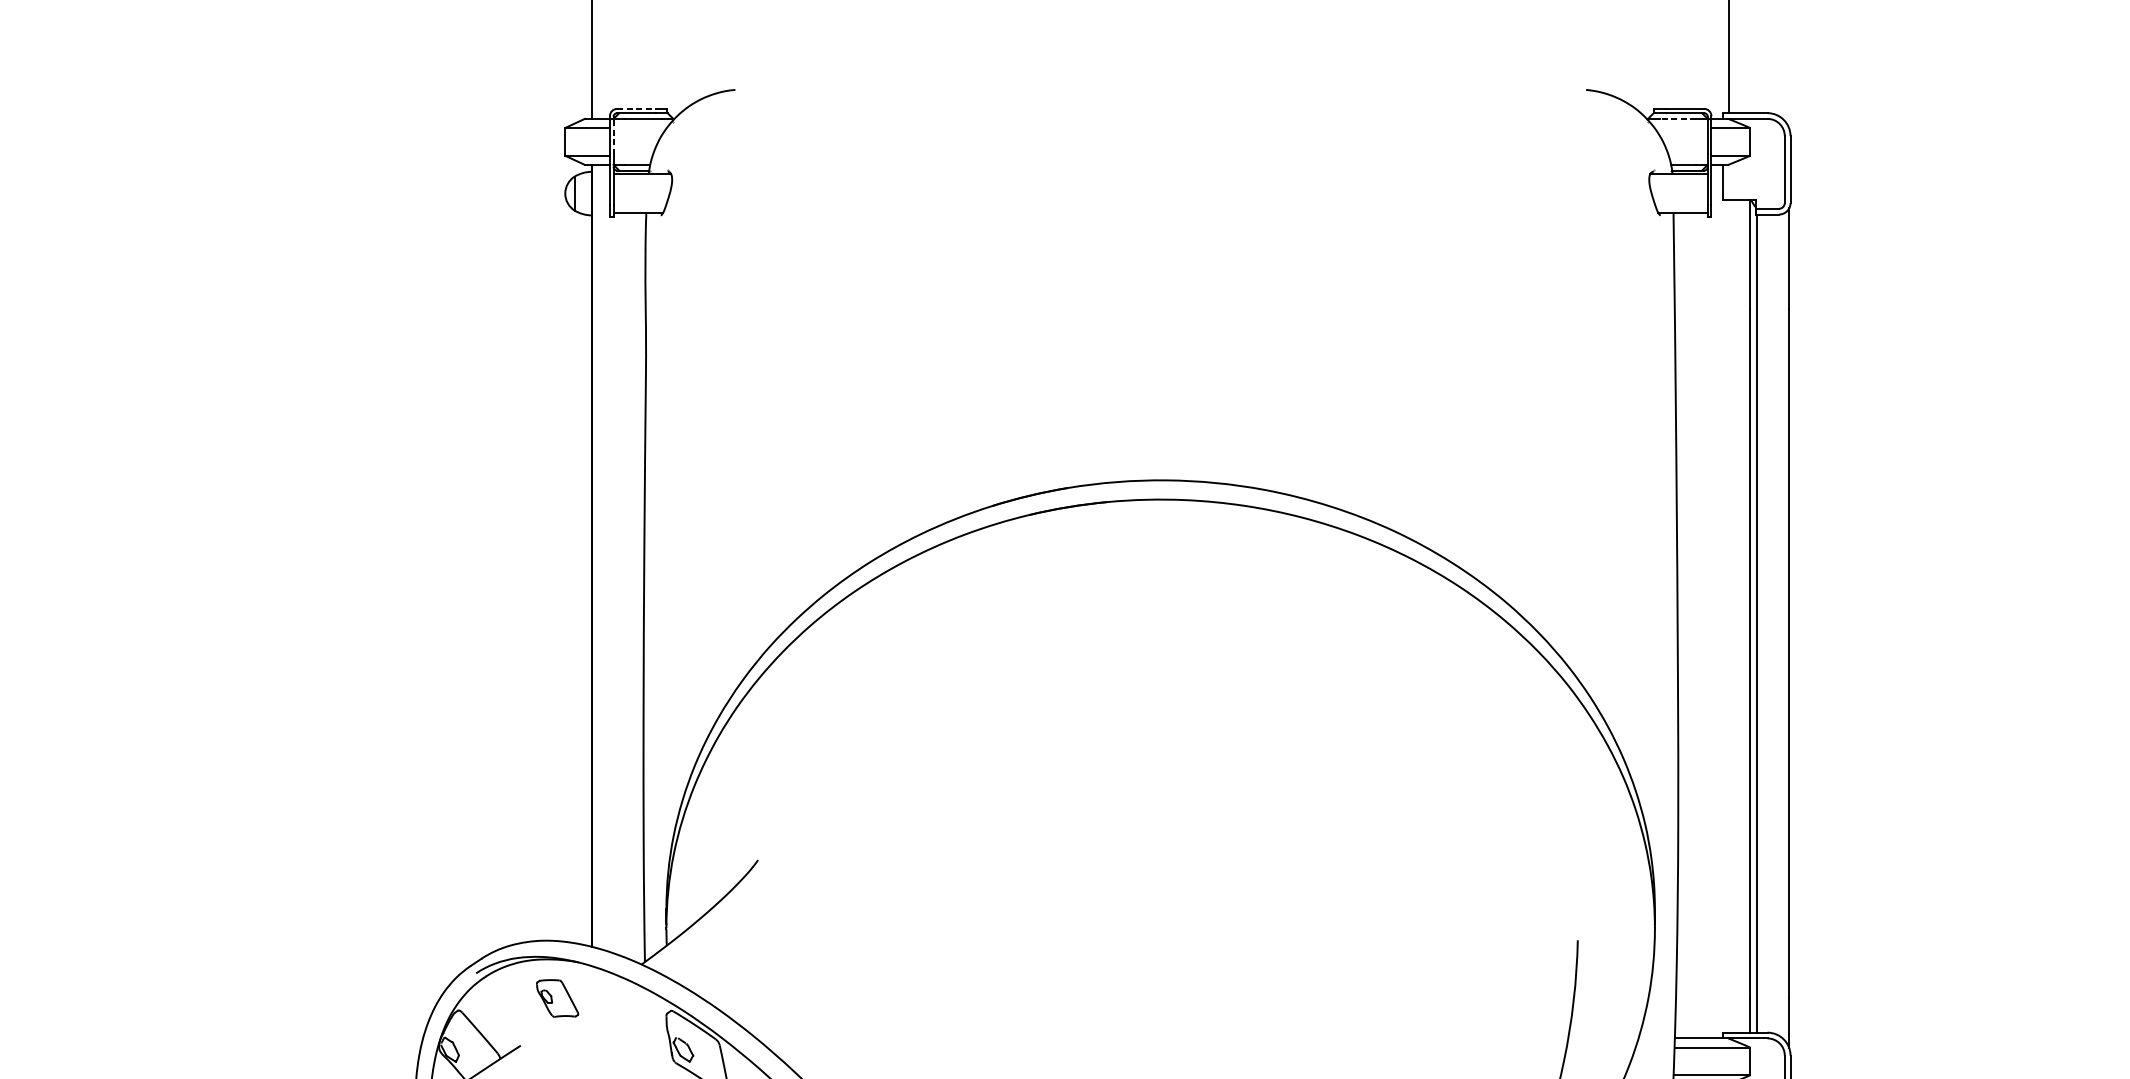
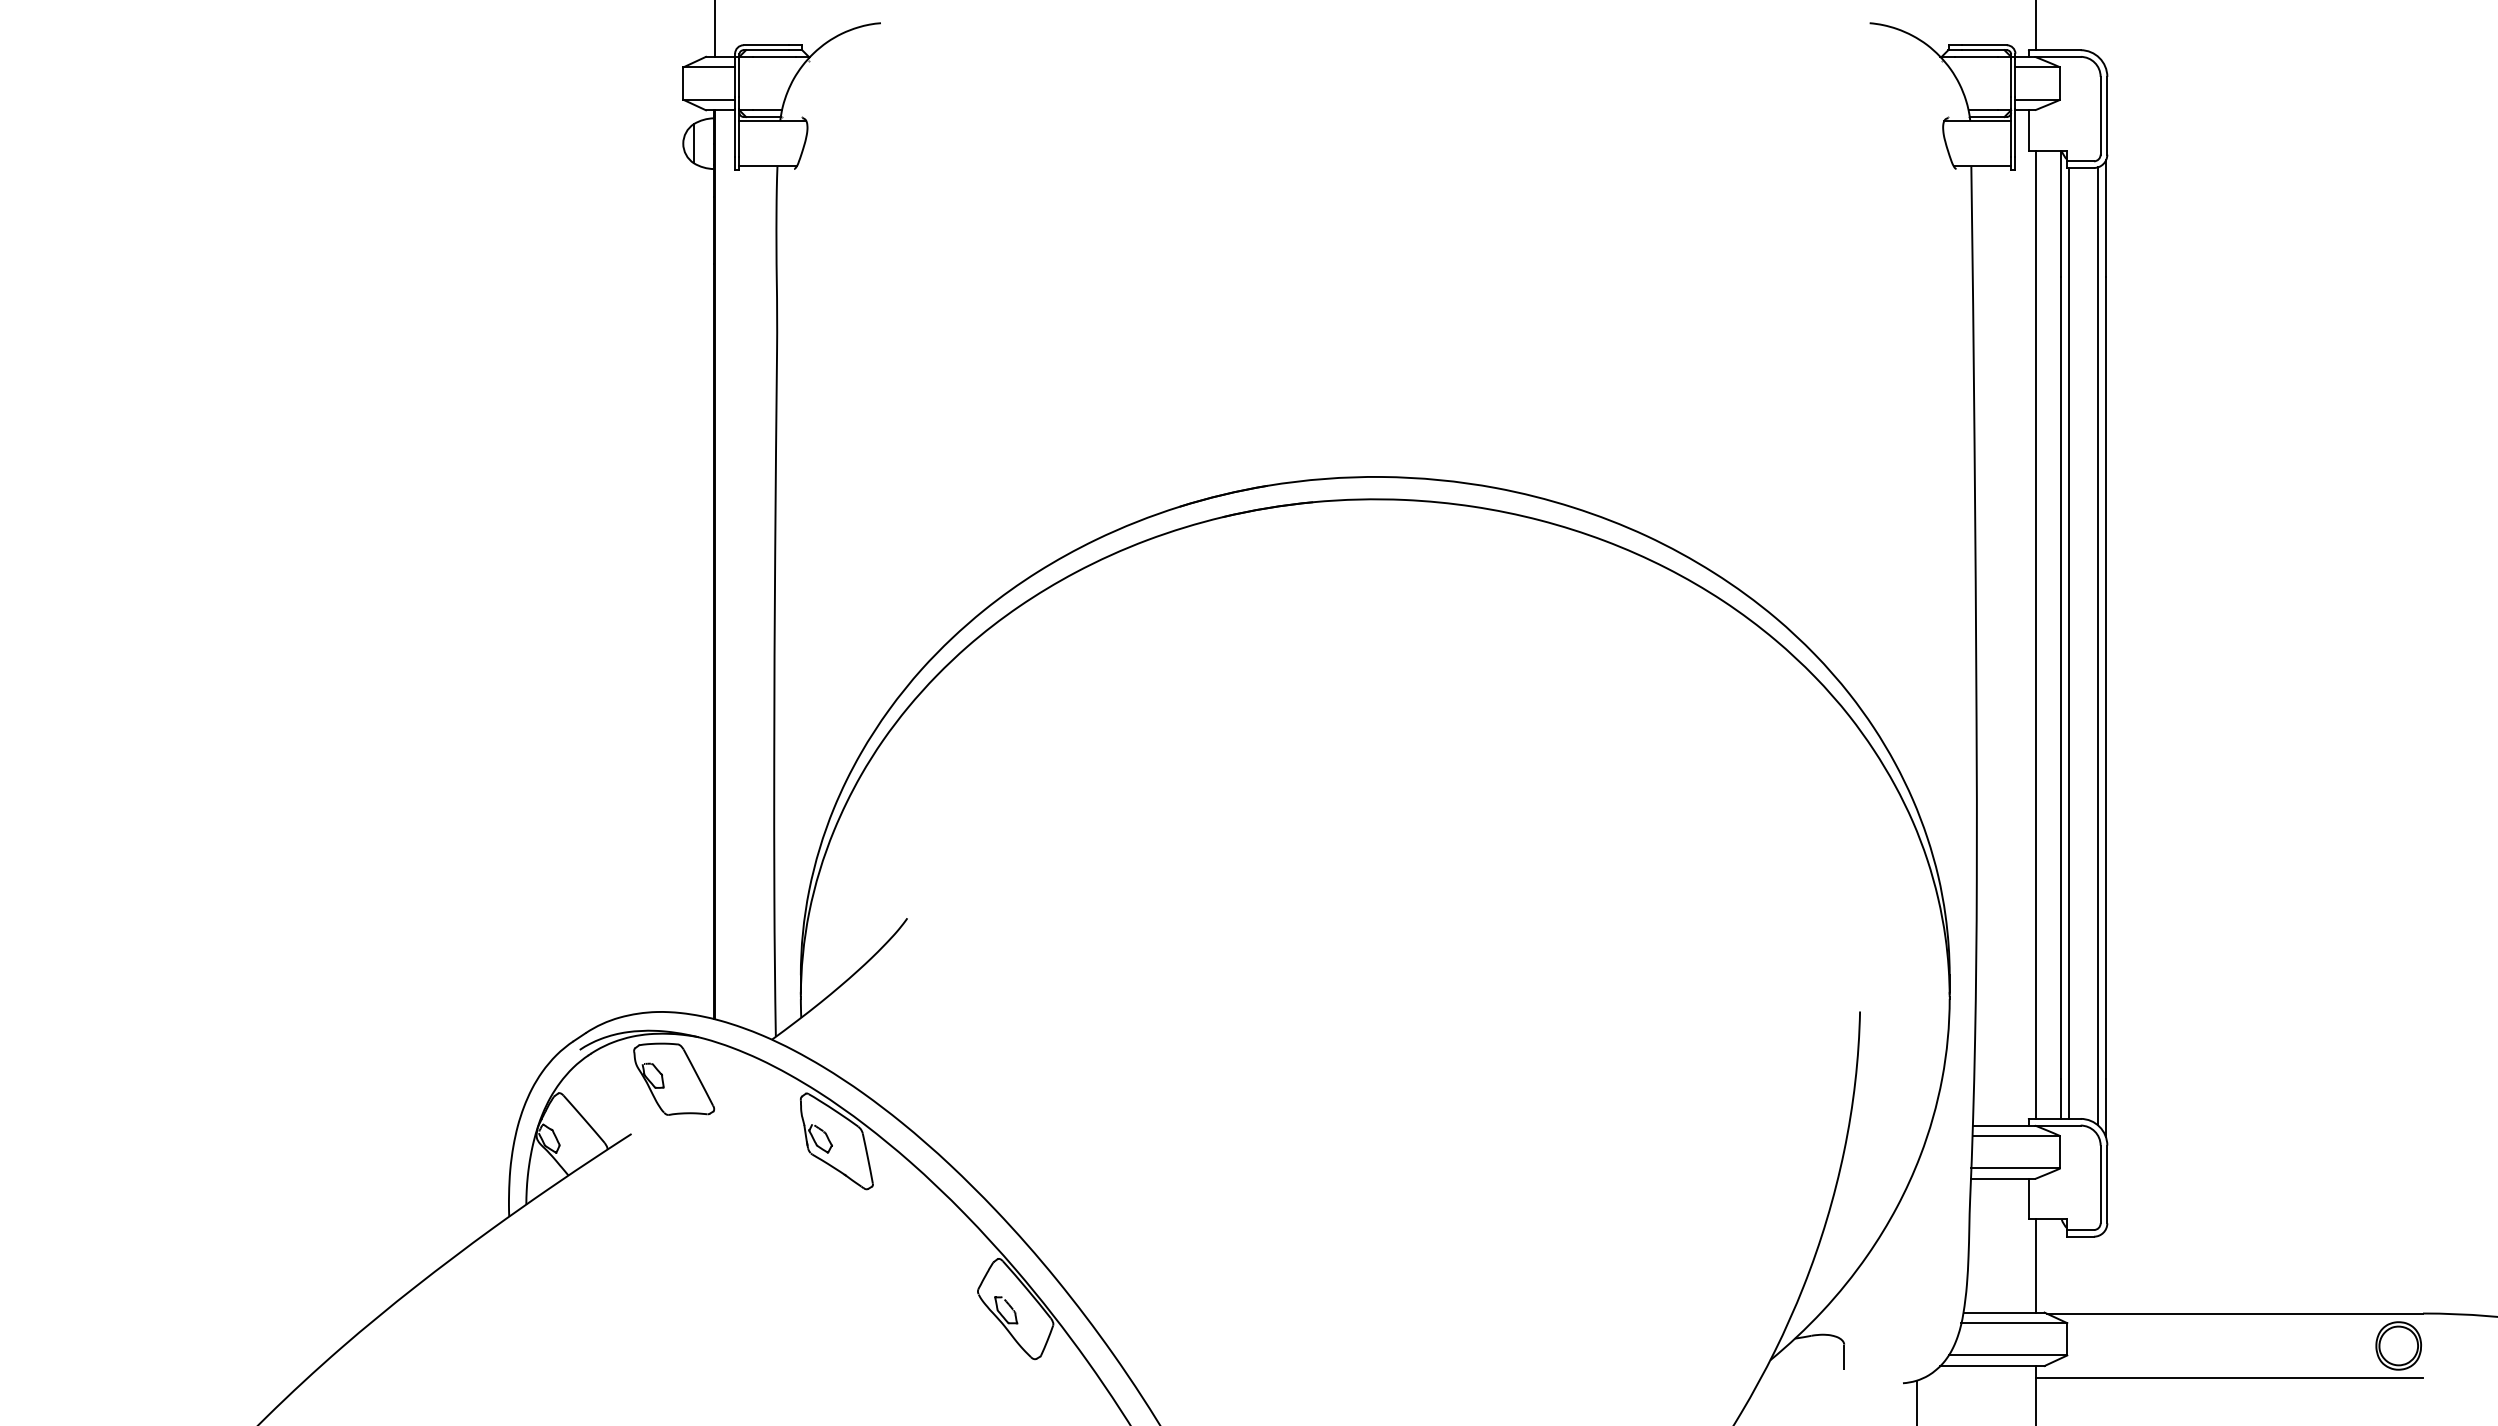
line: (636, 109) -> (766, 45), dashed -> solid
line: (1677, 118) -> (1975, 56), dashed -> solid
line: (613, 137) -> (739, 78), dashed -> solid
line: (1728, 615) -> (2035, 634), added
line: (1782, 626) -> (2097, 646), added
part: (557, 997) -> (674, 1078), size x1.67

